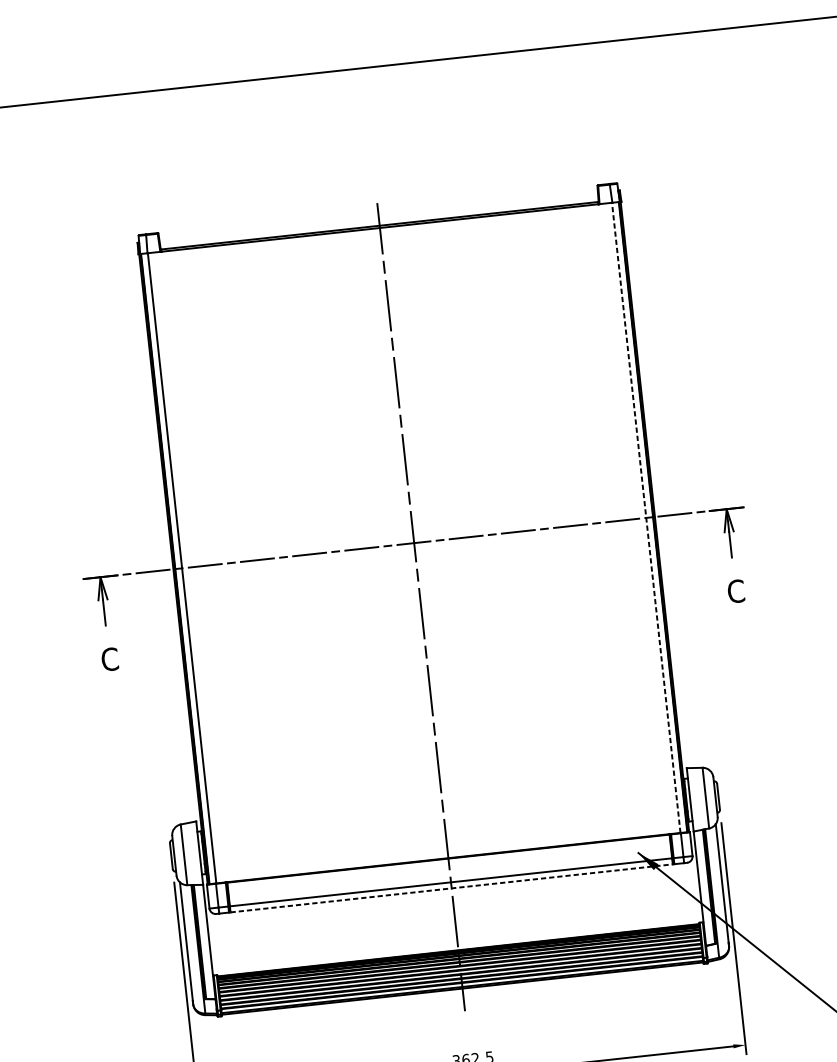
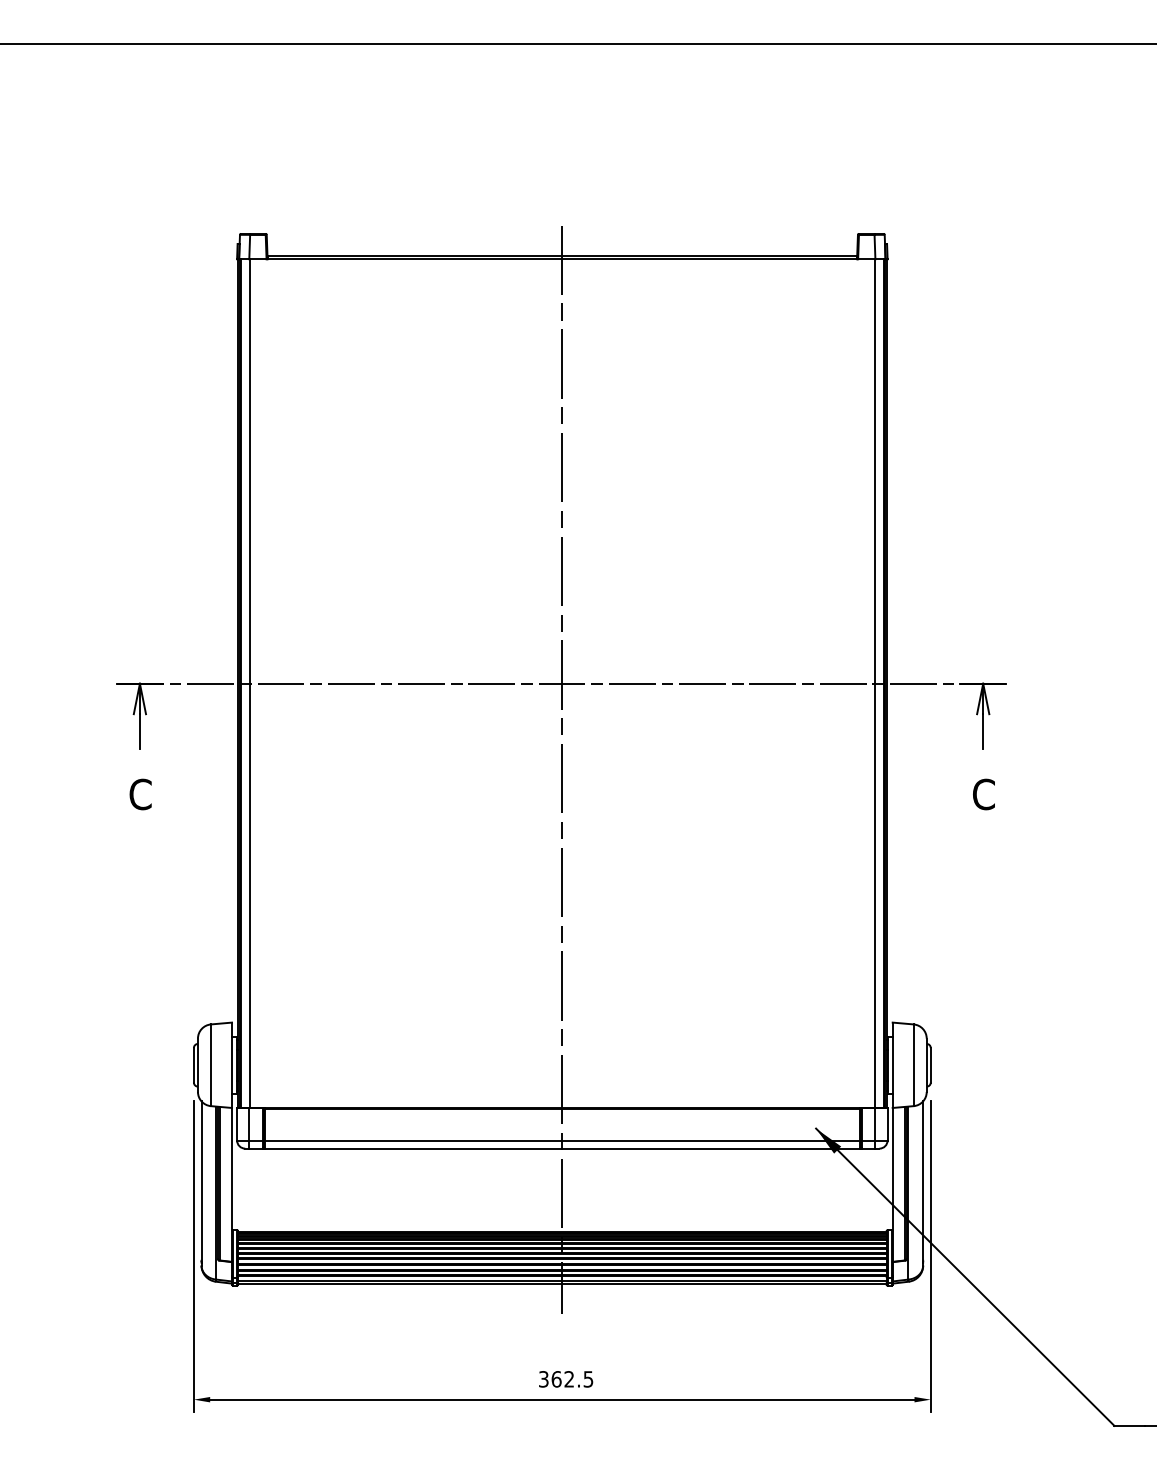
line: (645, 517) -> (874, 683), dashed -> solid
line: (451, 888) -> (562, 1148), dashed -> solid

